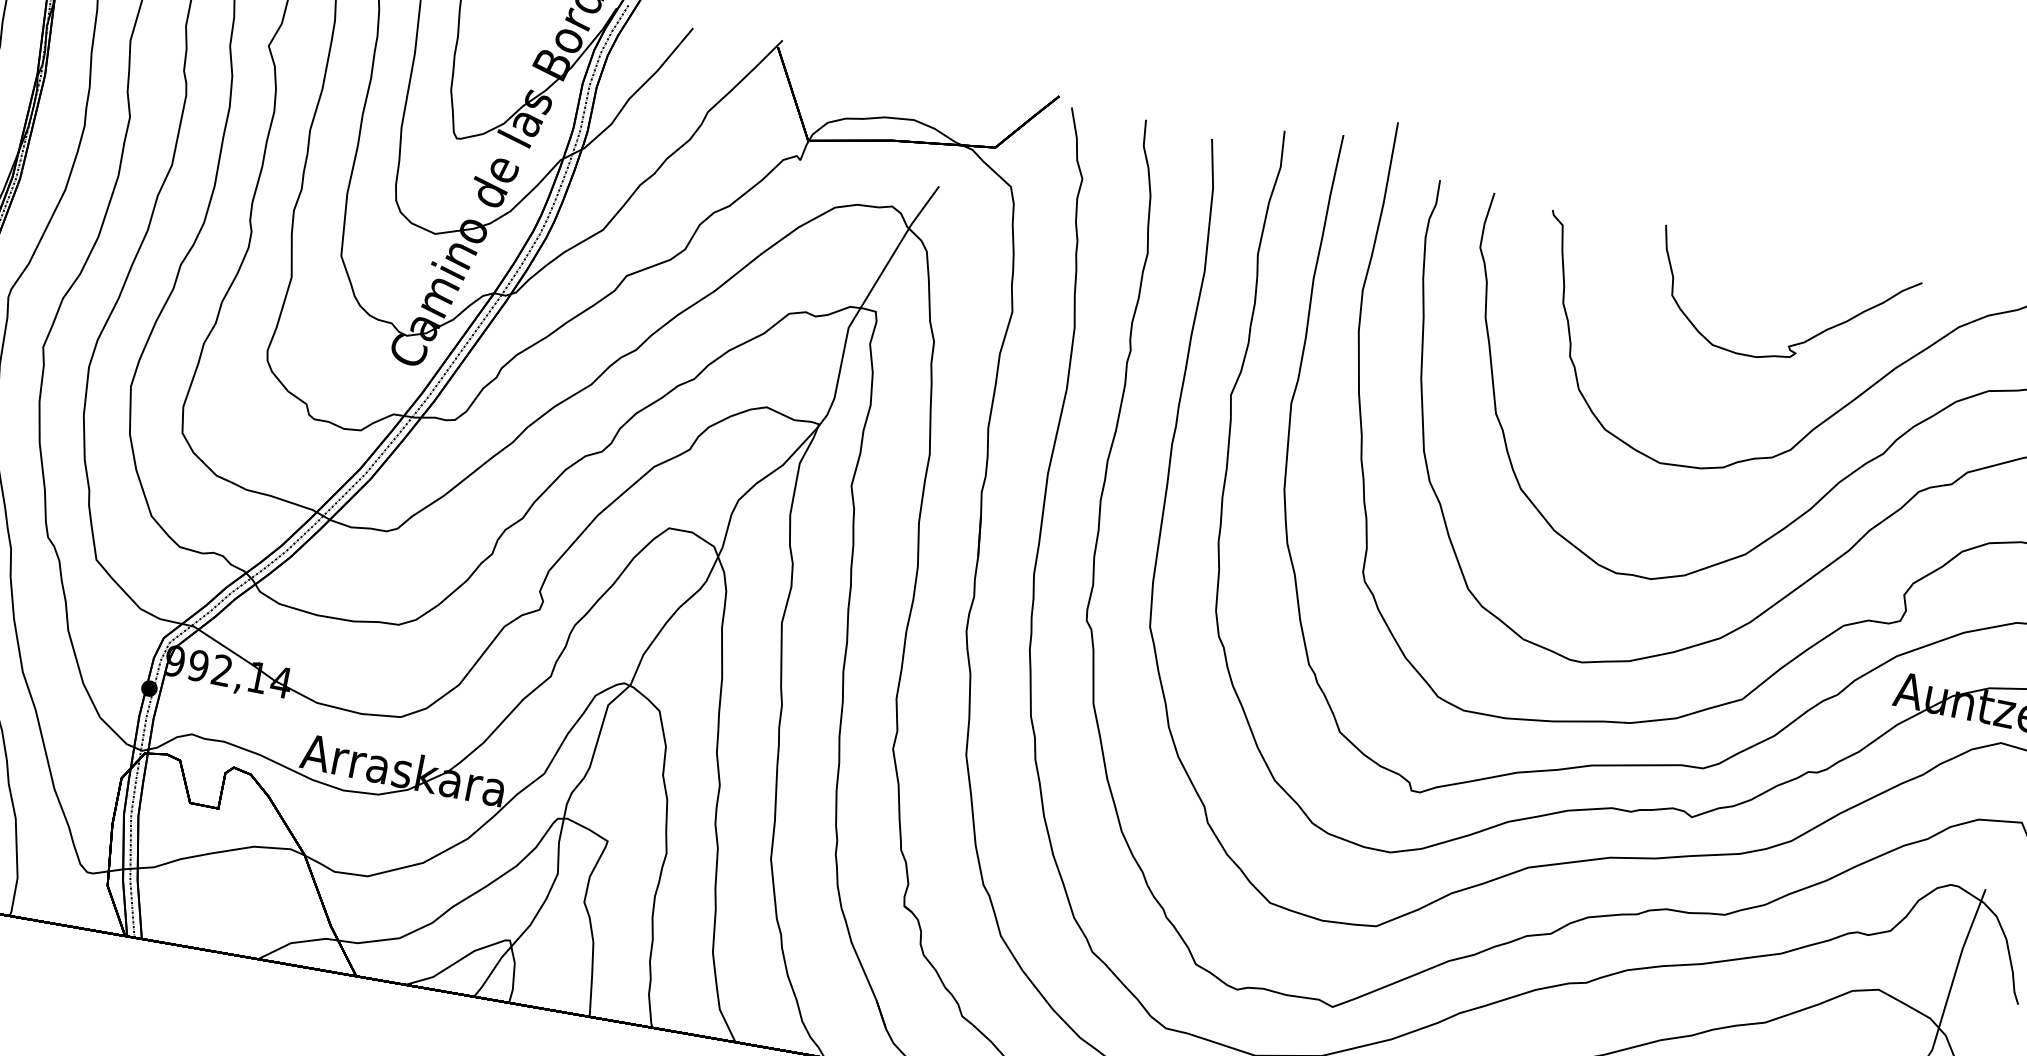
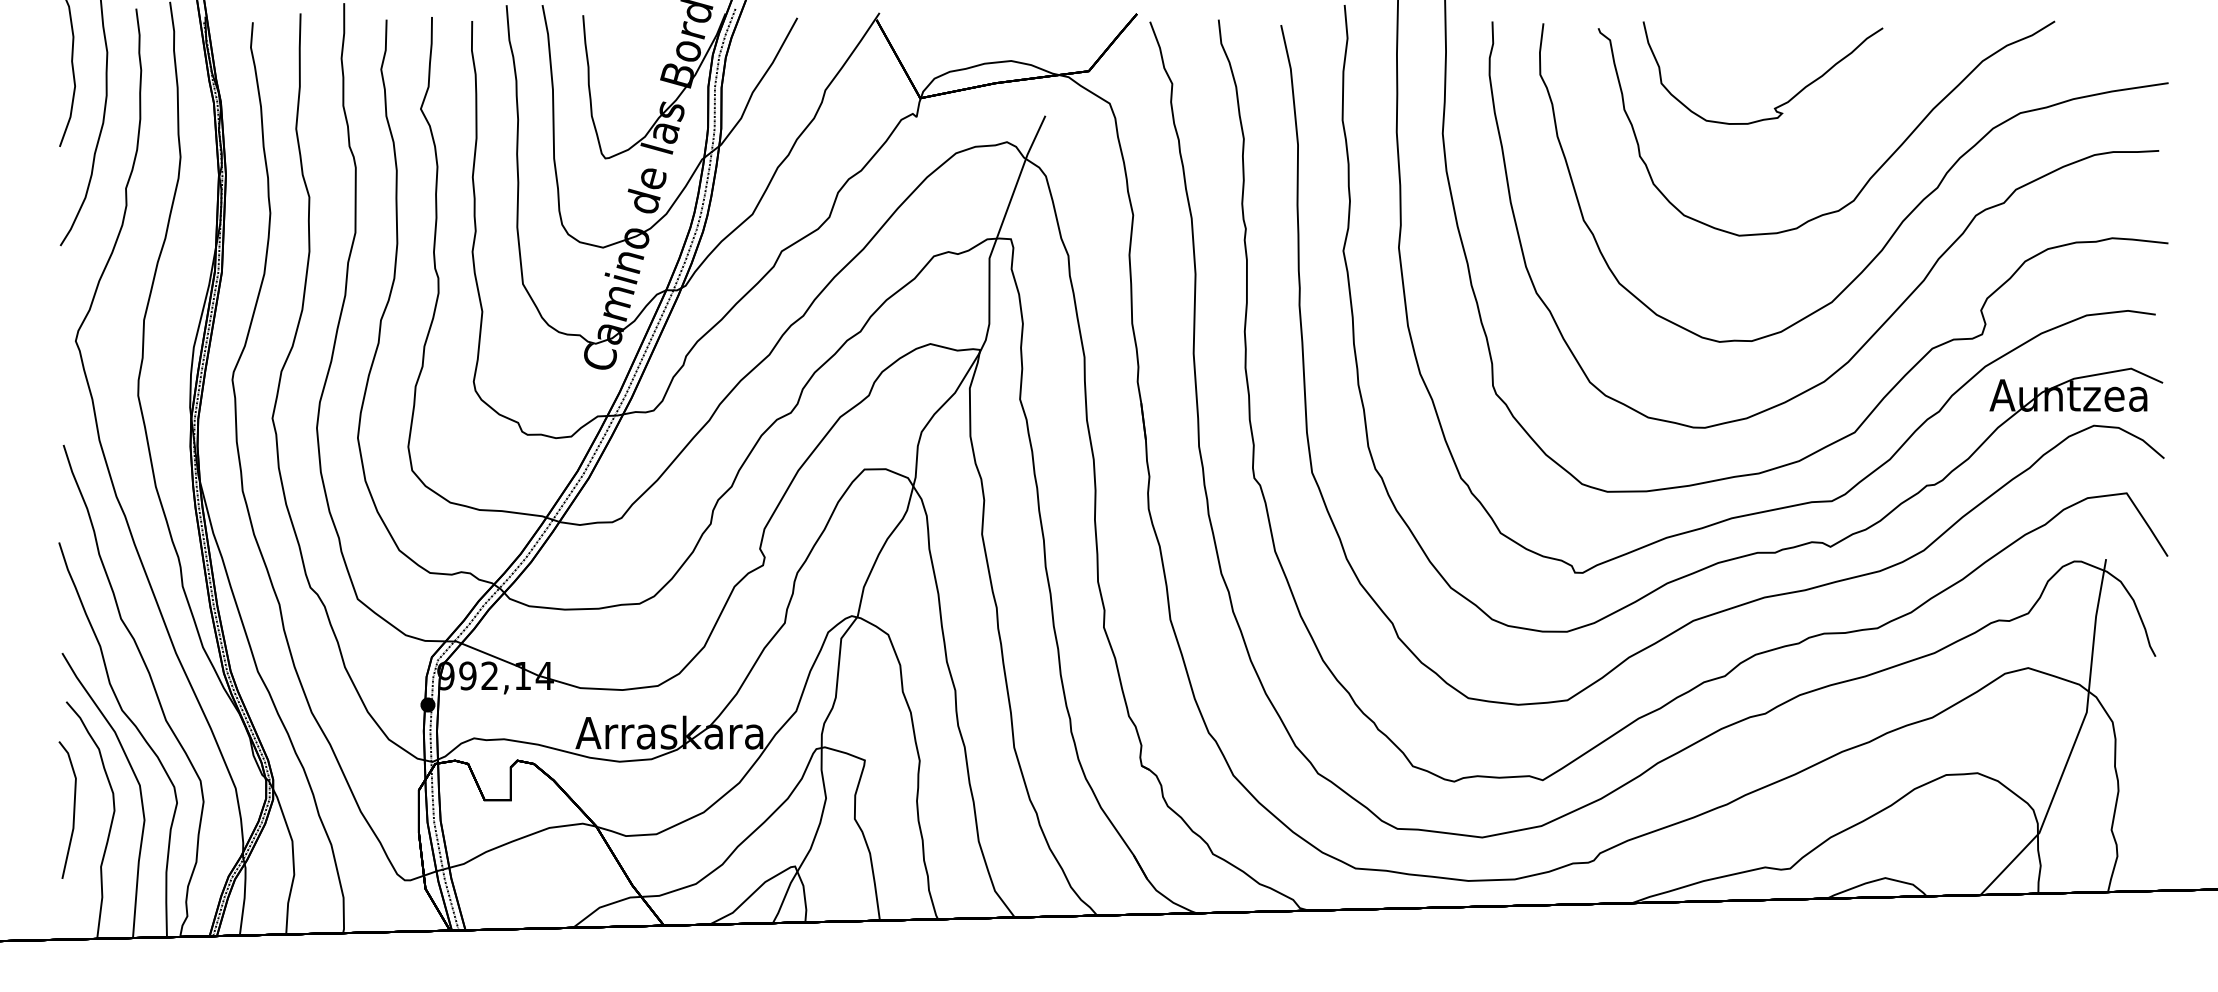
part: (1793, 343) -> (1778, 105), moved

